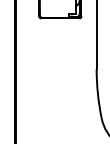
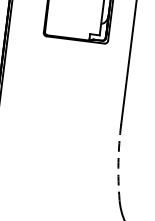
arc: (97, 94) -> (117, 162), solid -> dashed

